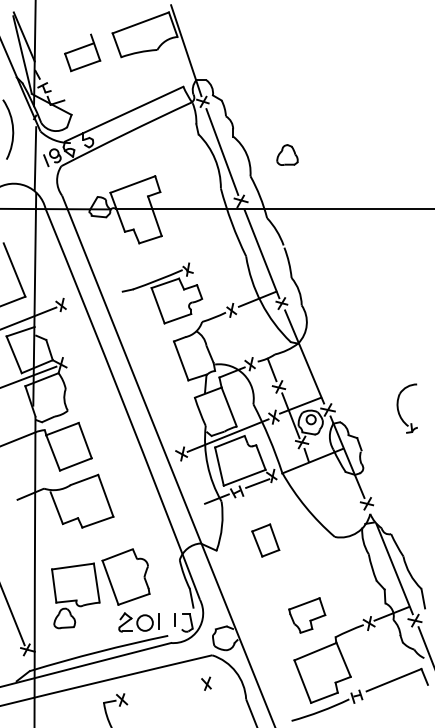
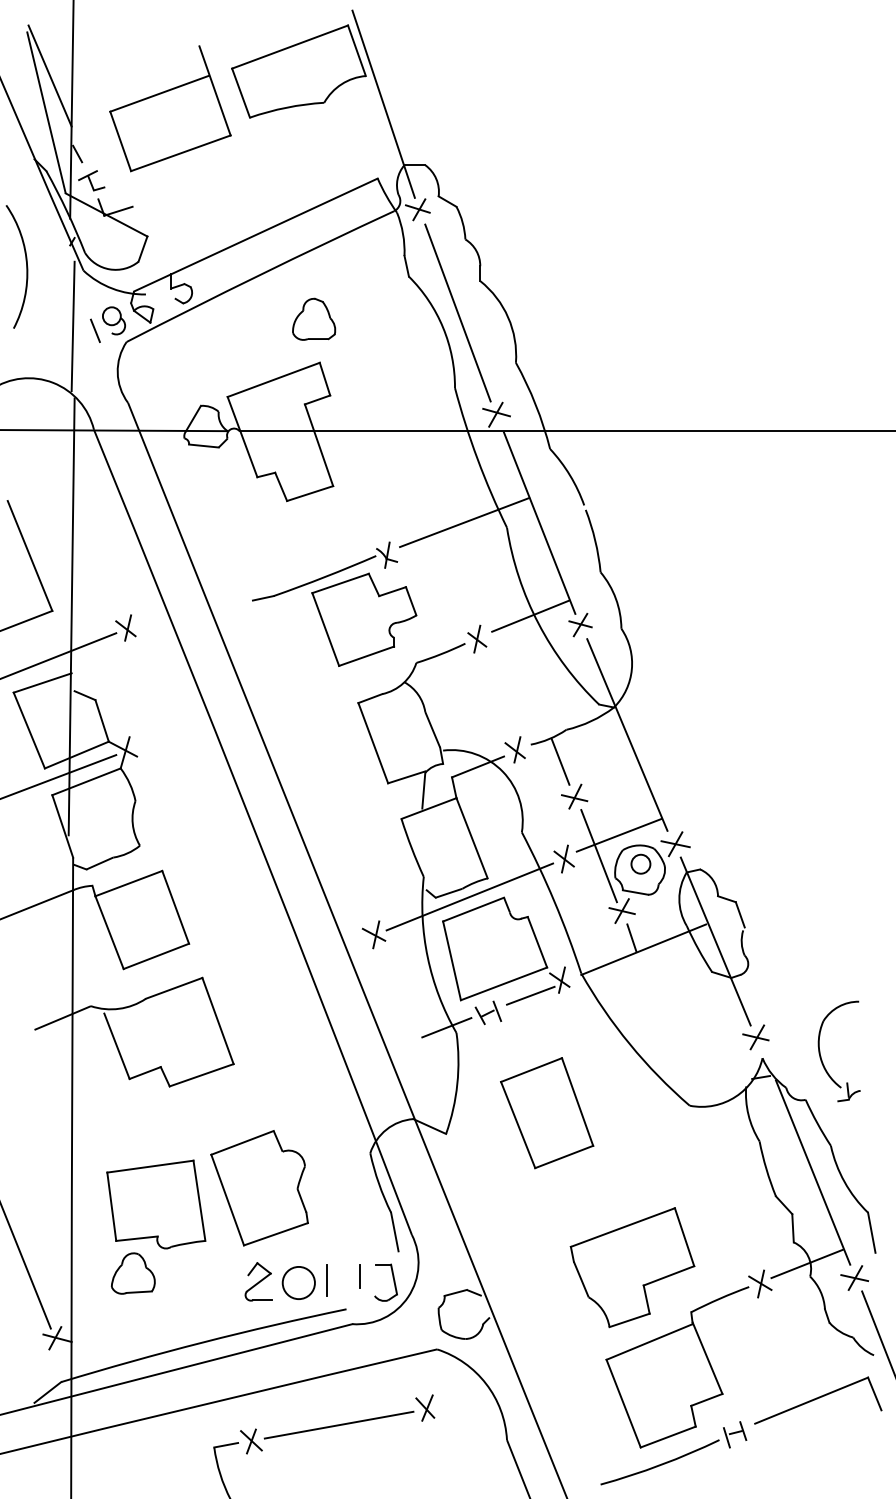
part: (82, 52) -> (169, 107), size x1.67
part: (287, 154) -> (314, 318), moved
line: (225, 253) -> (464, 521), added
part: (399, 410) -> (822, 1055), moved
part: (265, 540) -> (546, 1112), size x1.67
part: (307, 615) -> (633, 1267), size x1.67
line: (164, 691) -> (338, 1423), added

